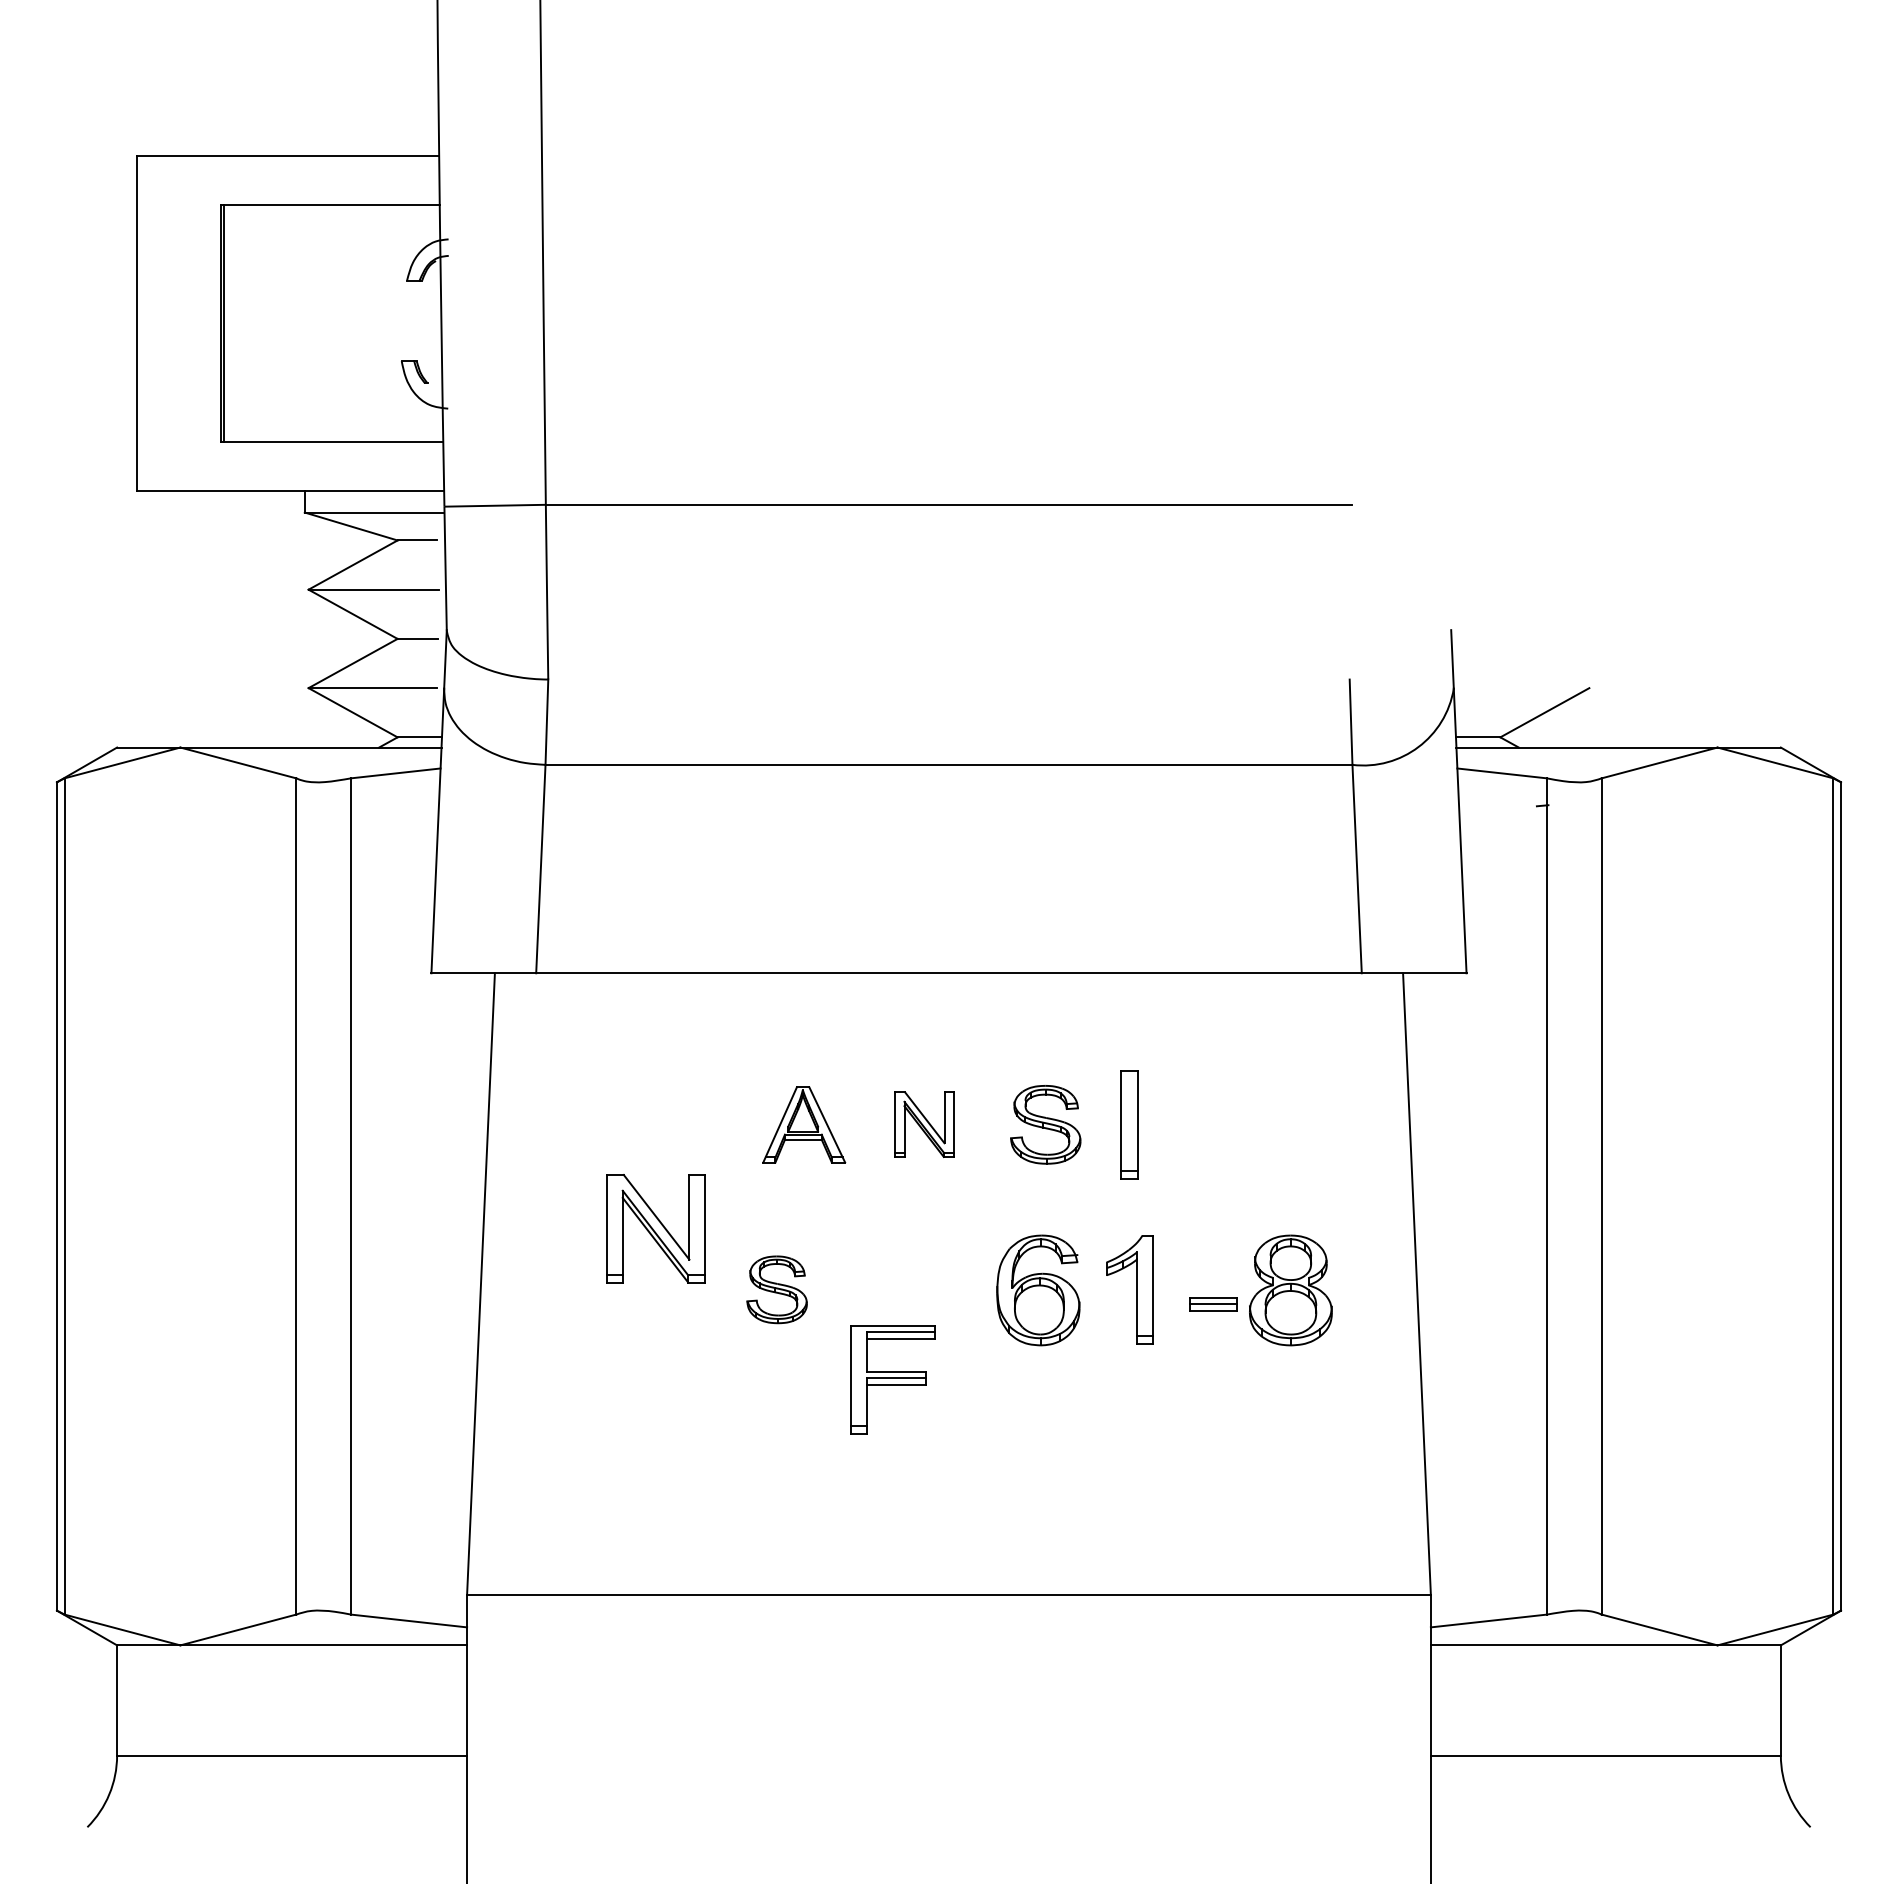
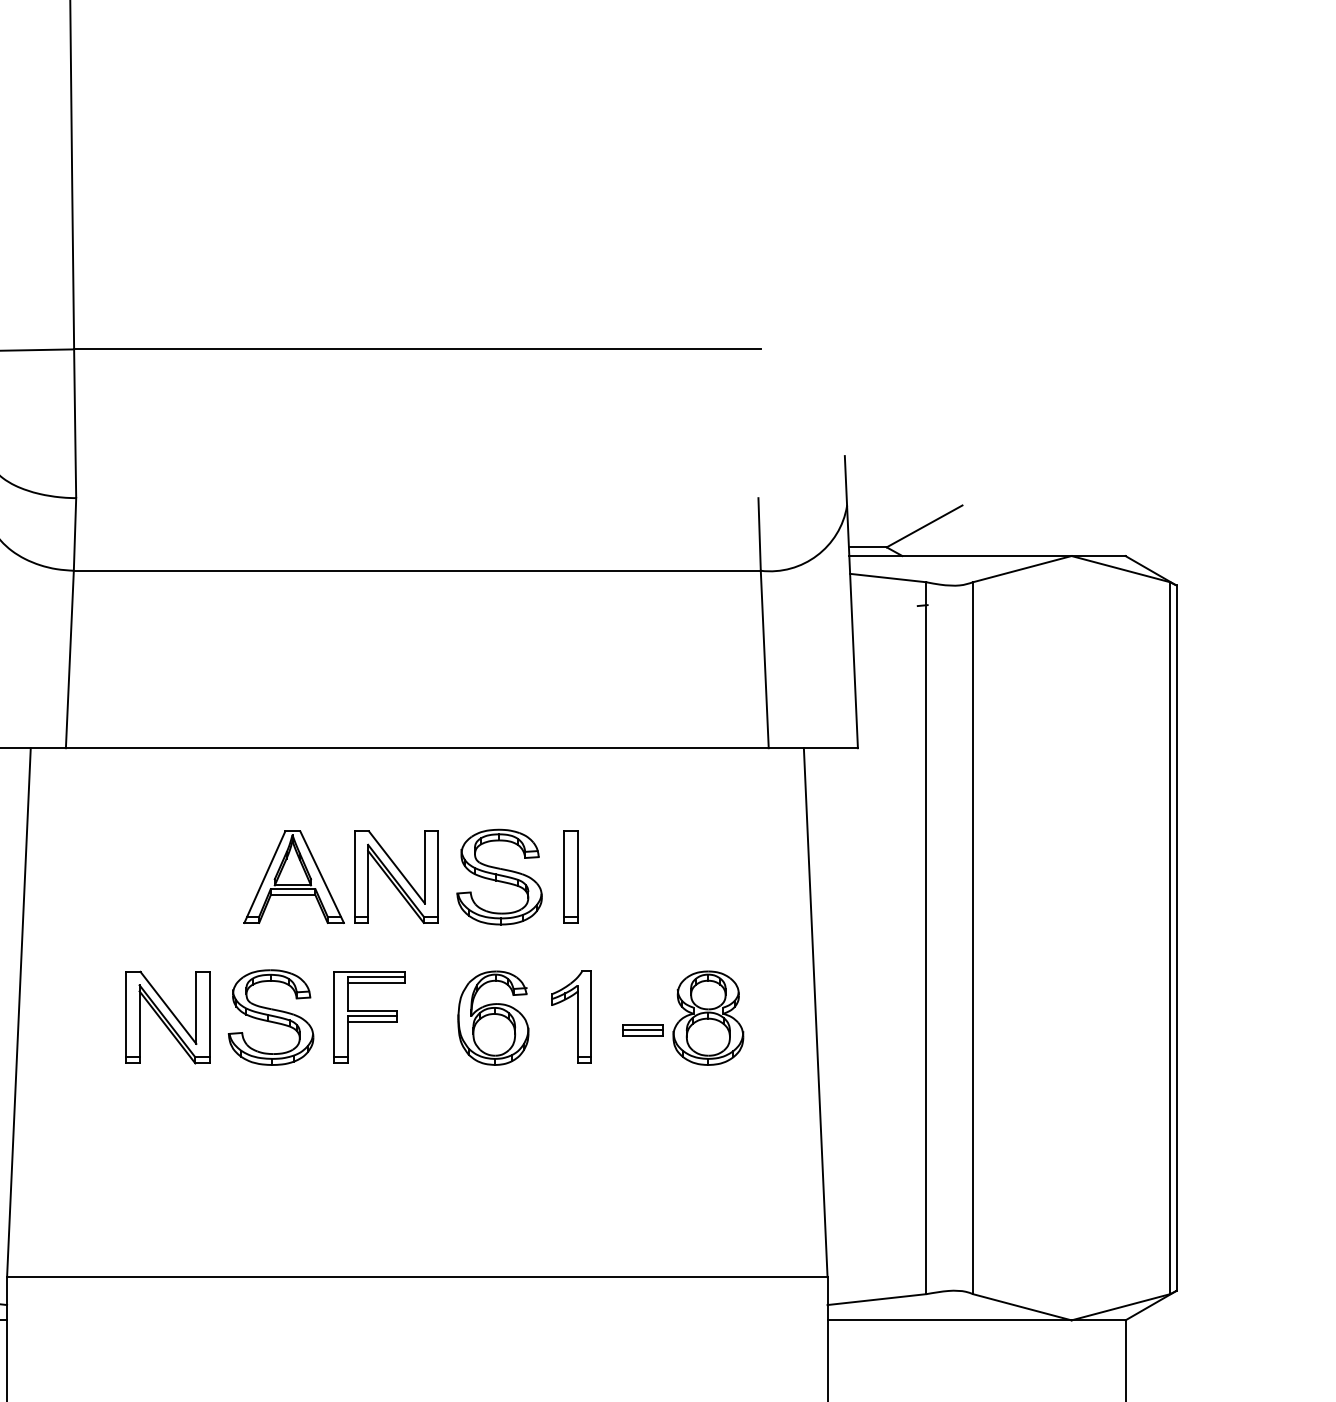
part: (803, 1124) -> (293, 876), size x1.43
part: (924, 1124) -> (396, 876), size x1.67
part: (1045, 1124) -> (499, 876), size x1.43
part: (655, 1228) -> (167, 1017), moved
part: (776, 1289) -> (270, 1017), size x1.67
part: (892, 1379) -> (369, 1017), moved

